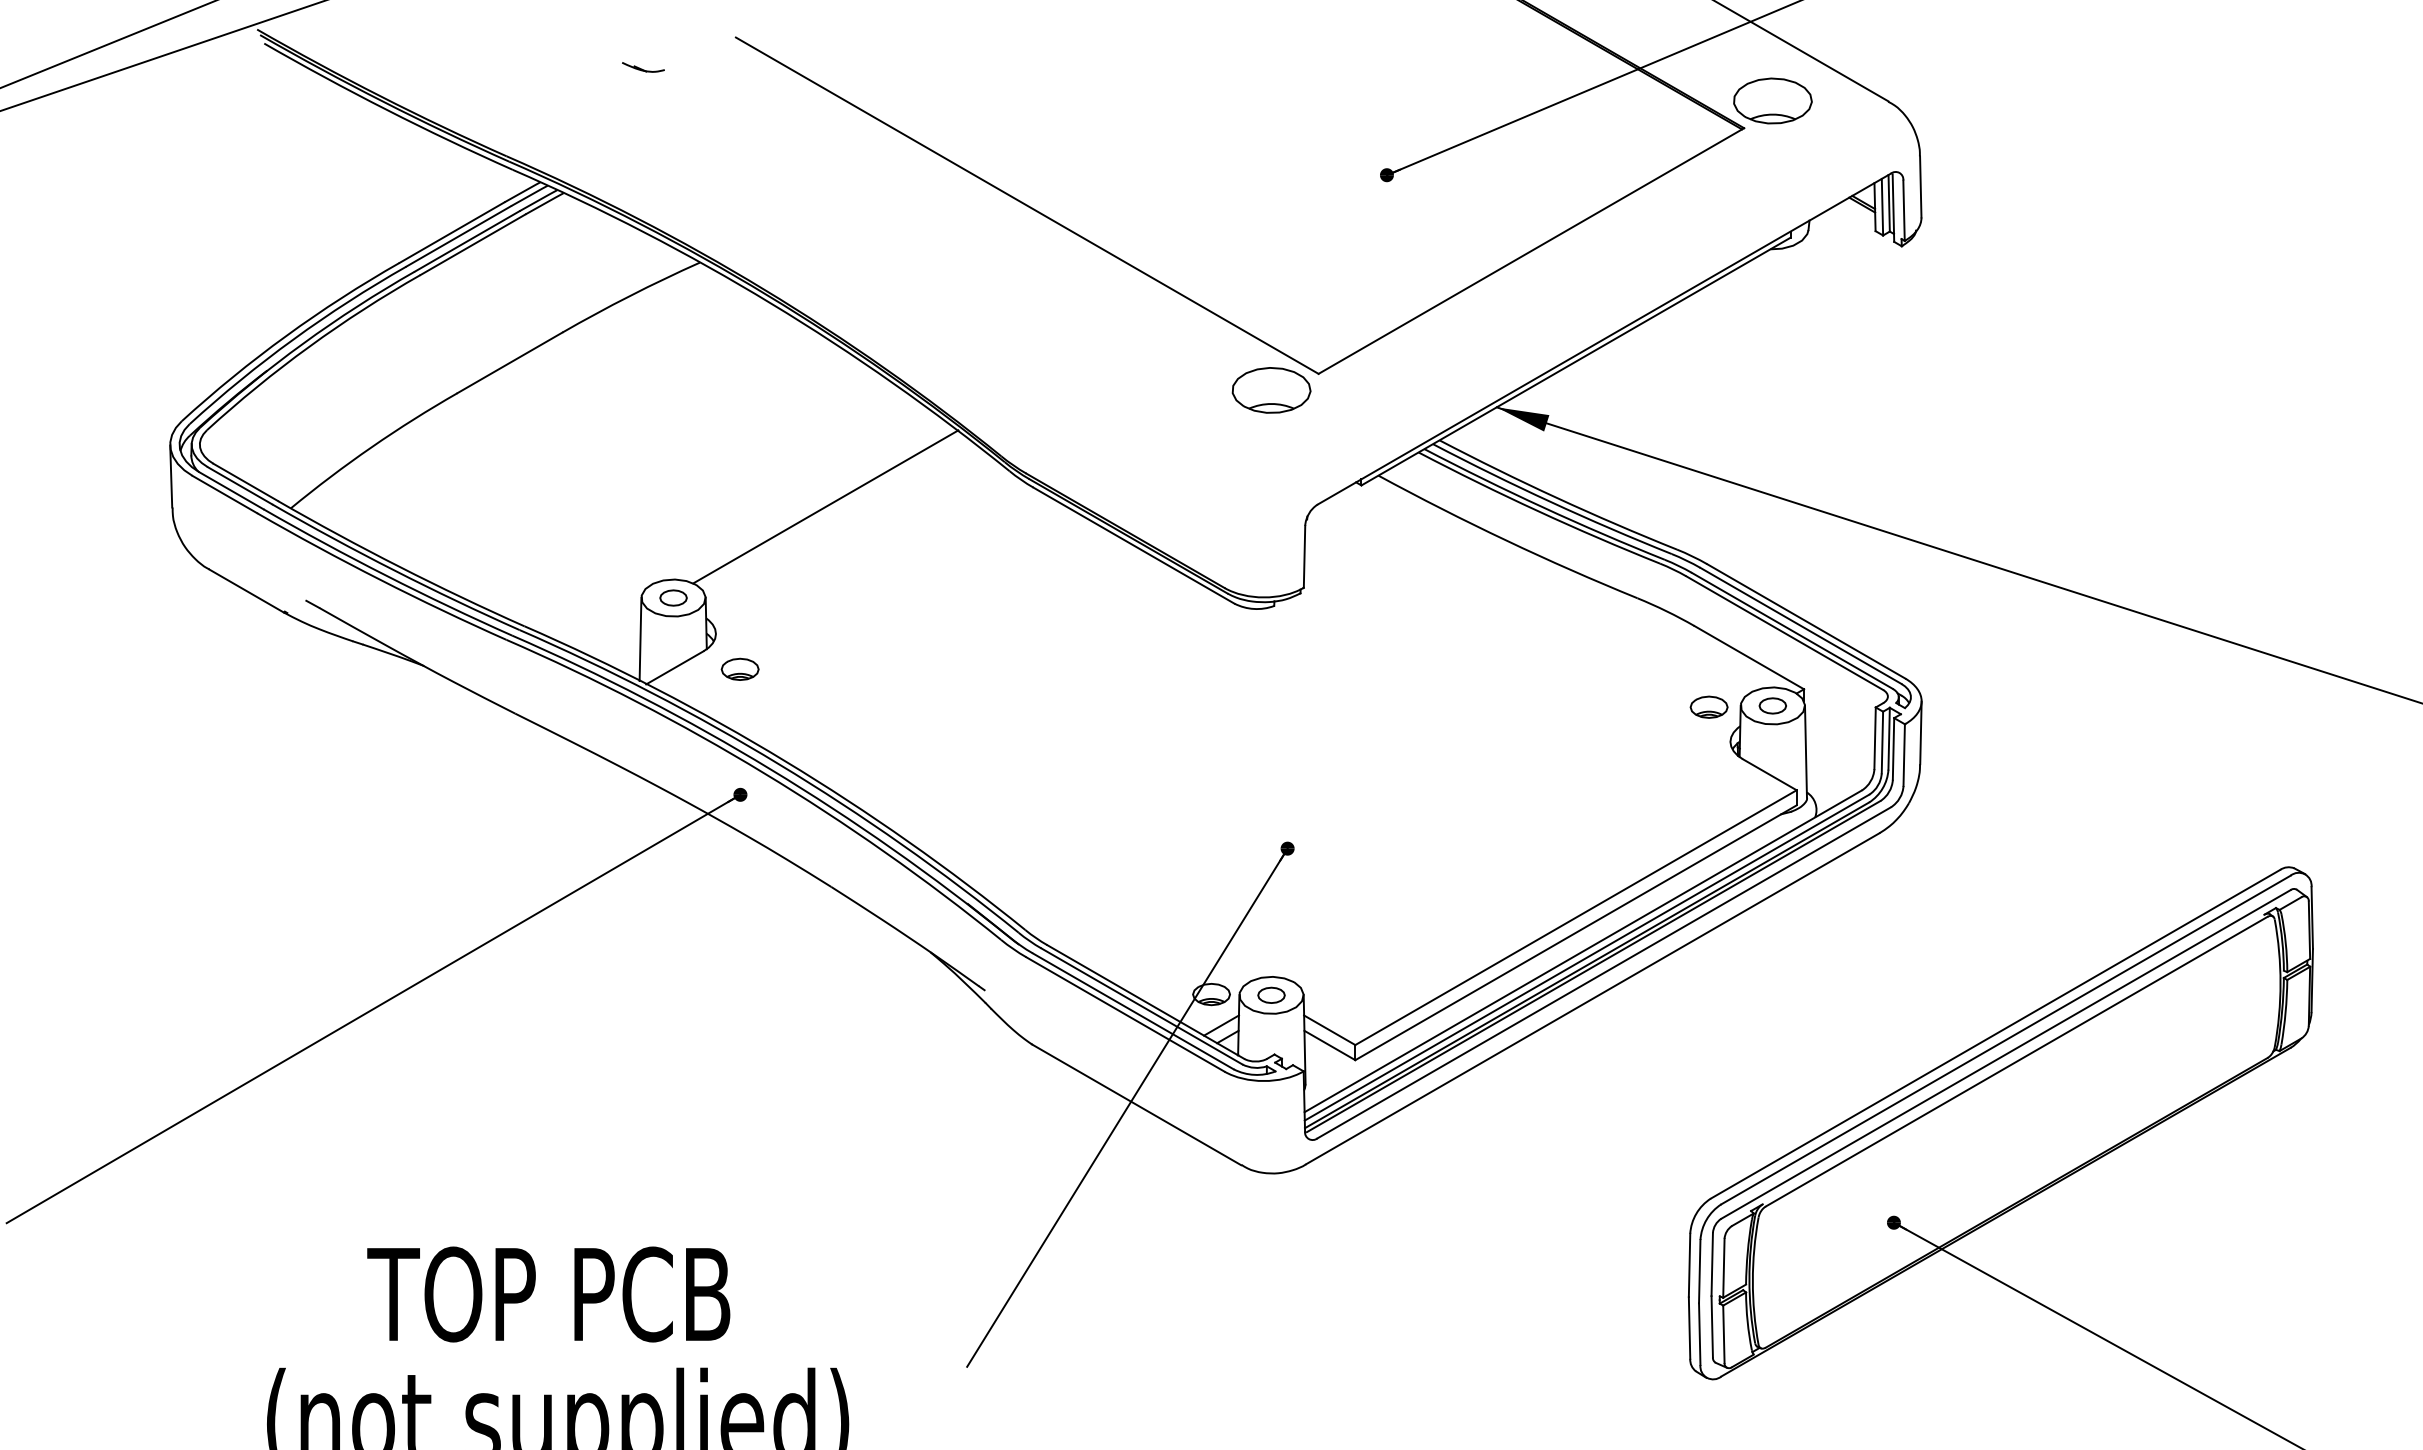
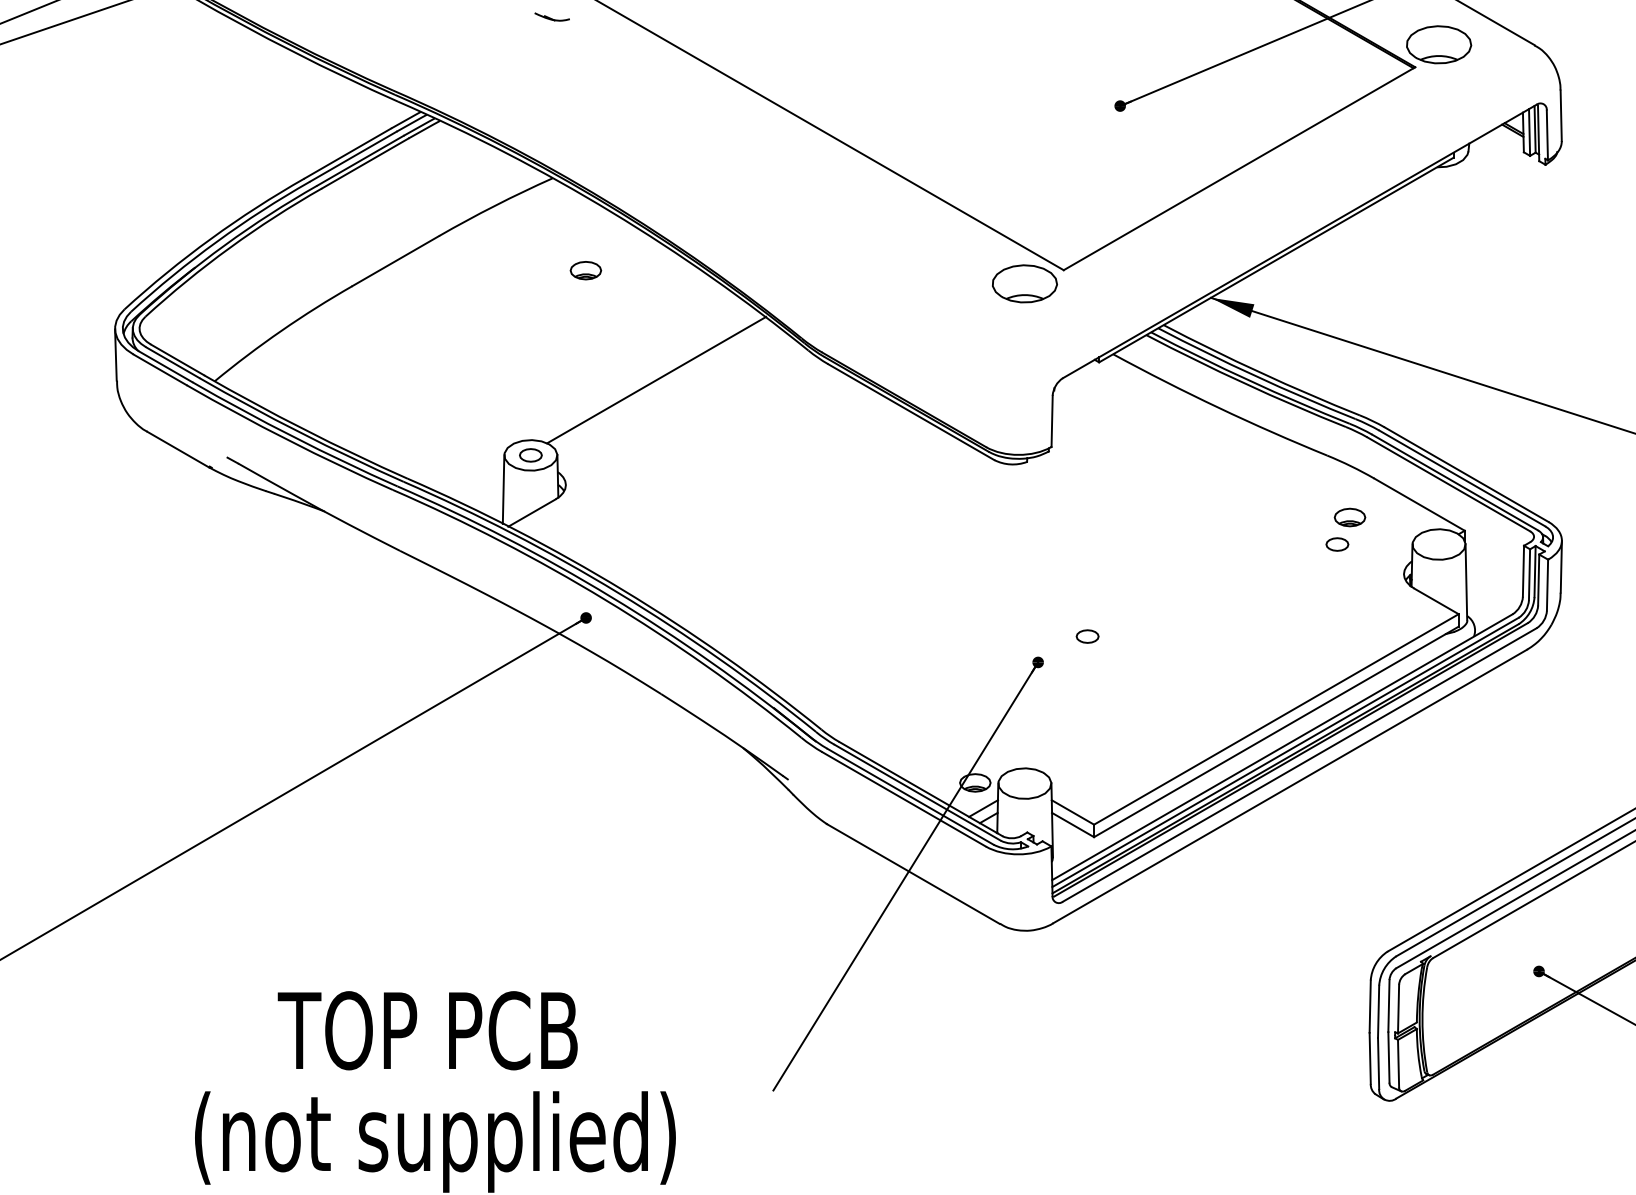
part: (643, 67) -> (552, 17), moved
part: (739, 668) -> (585, 269), moved
part: (1772, 705) -> (1337, 544), moved
part: (1708, 706) -> (1349, 516), moved
part: (1271, 994) -> (1087, 635), moved

